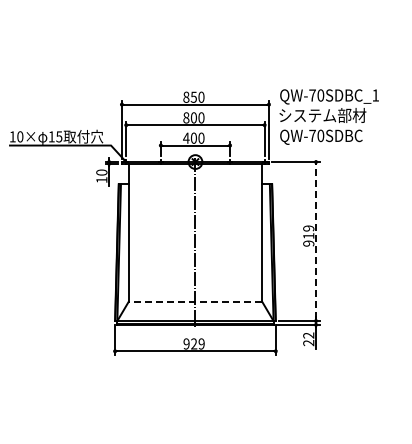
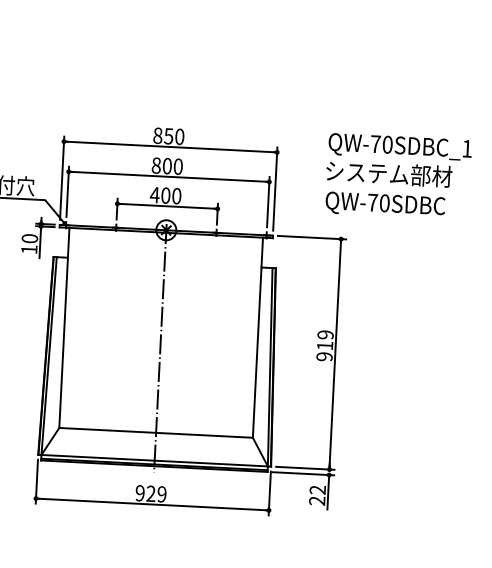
text: (328, 116) -> (397, 175), moved
line: (316, 241) -> (335, 354), dashed -> solid
line: (195, 301) -> (156, 432), dashed -> solid

